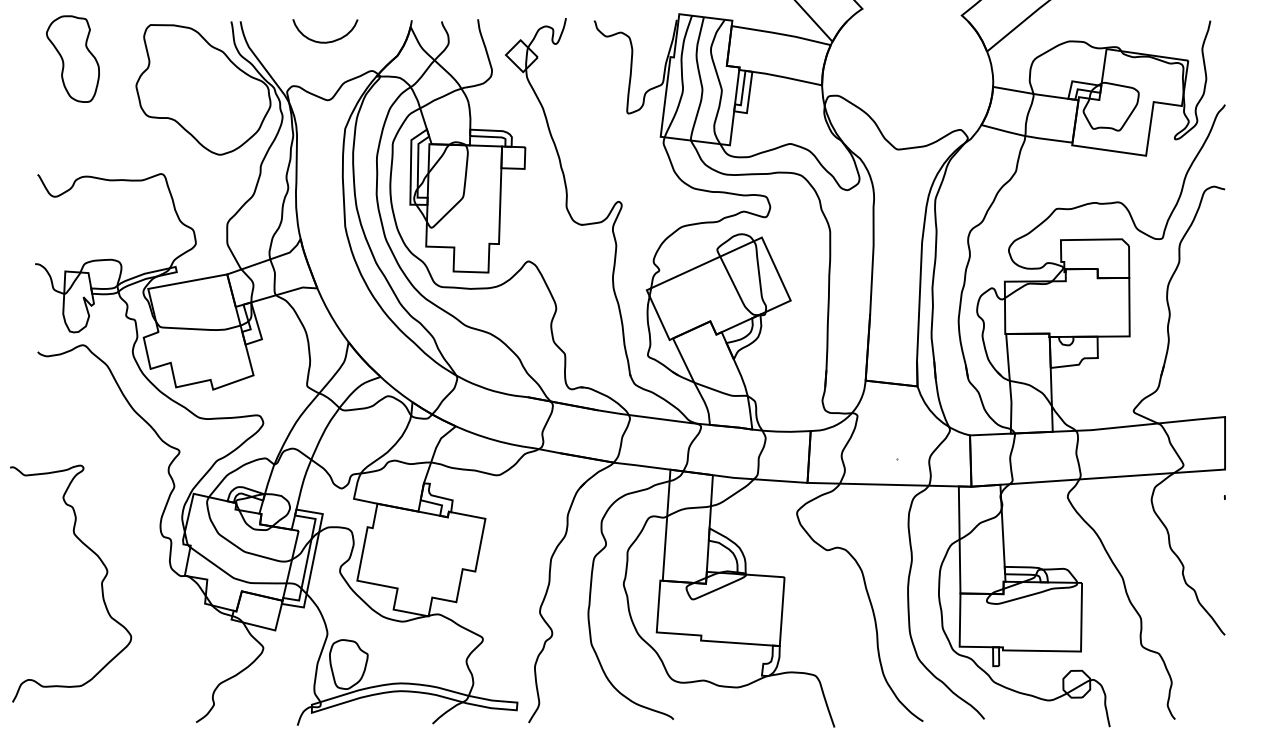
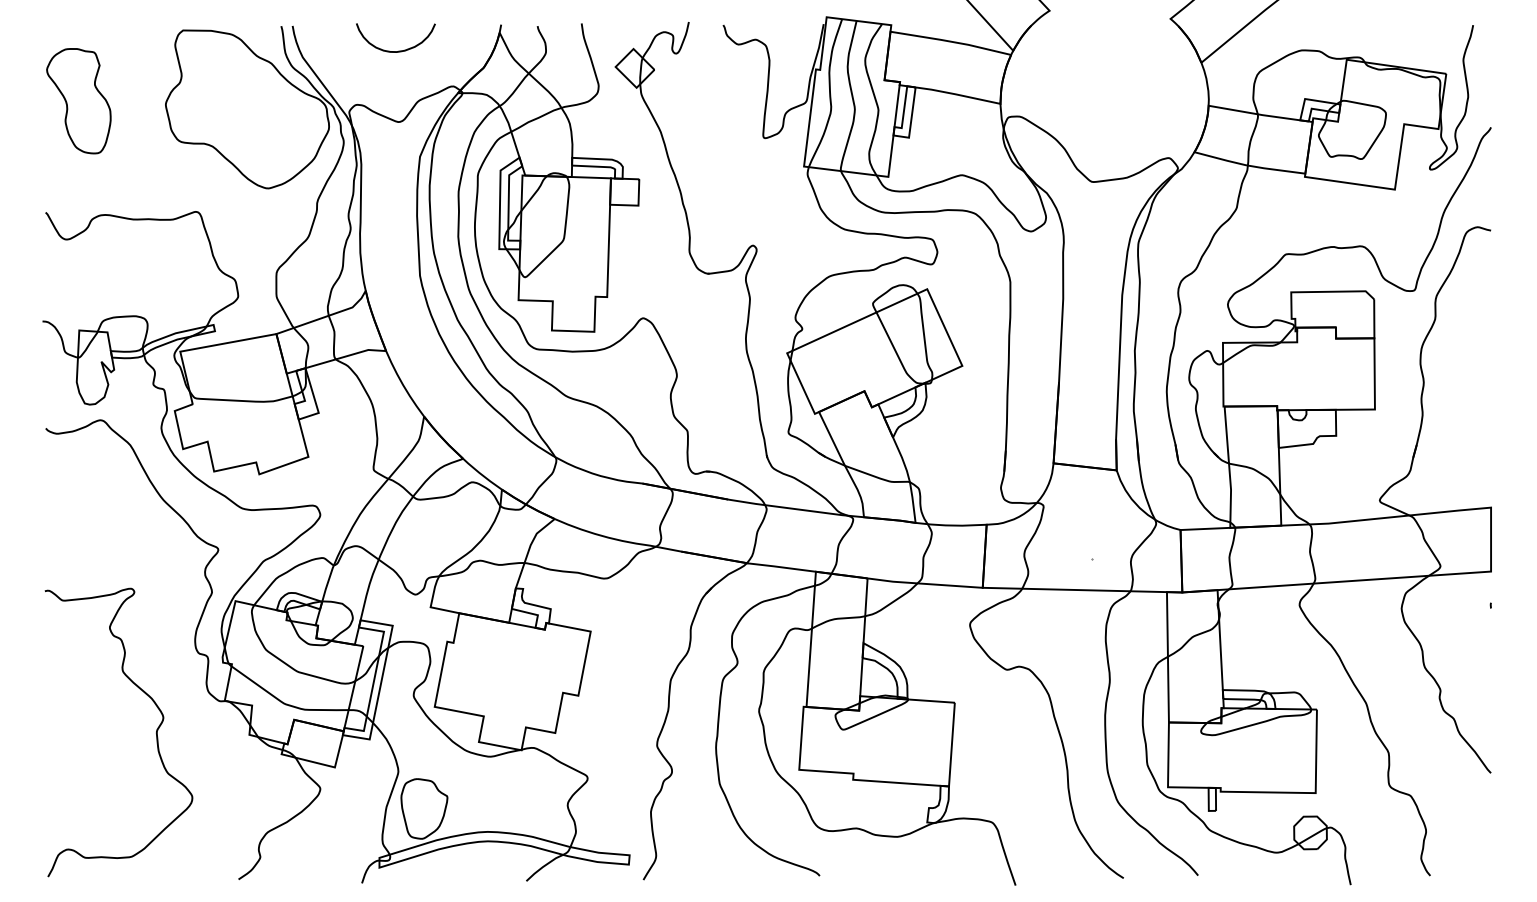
part: (72, 58) -> (78, 100), moved
curve: (101, 583) -> (156, 732), moved

